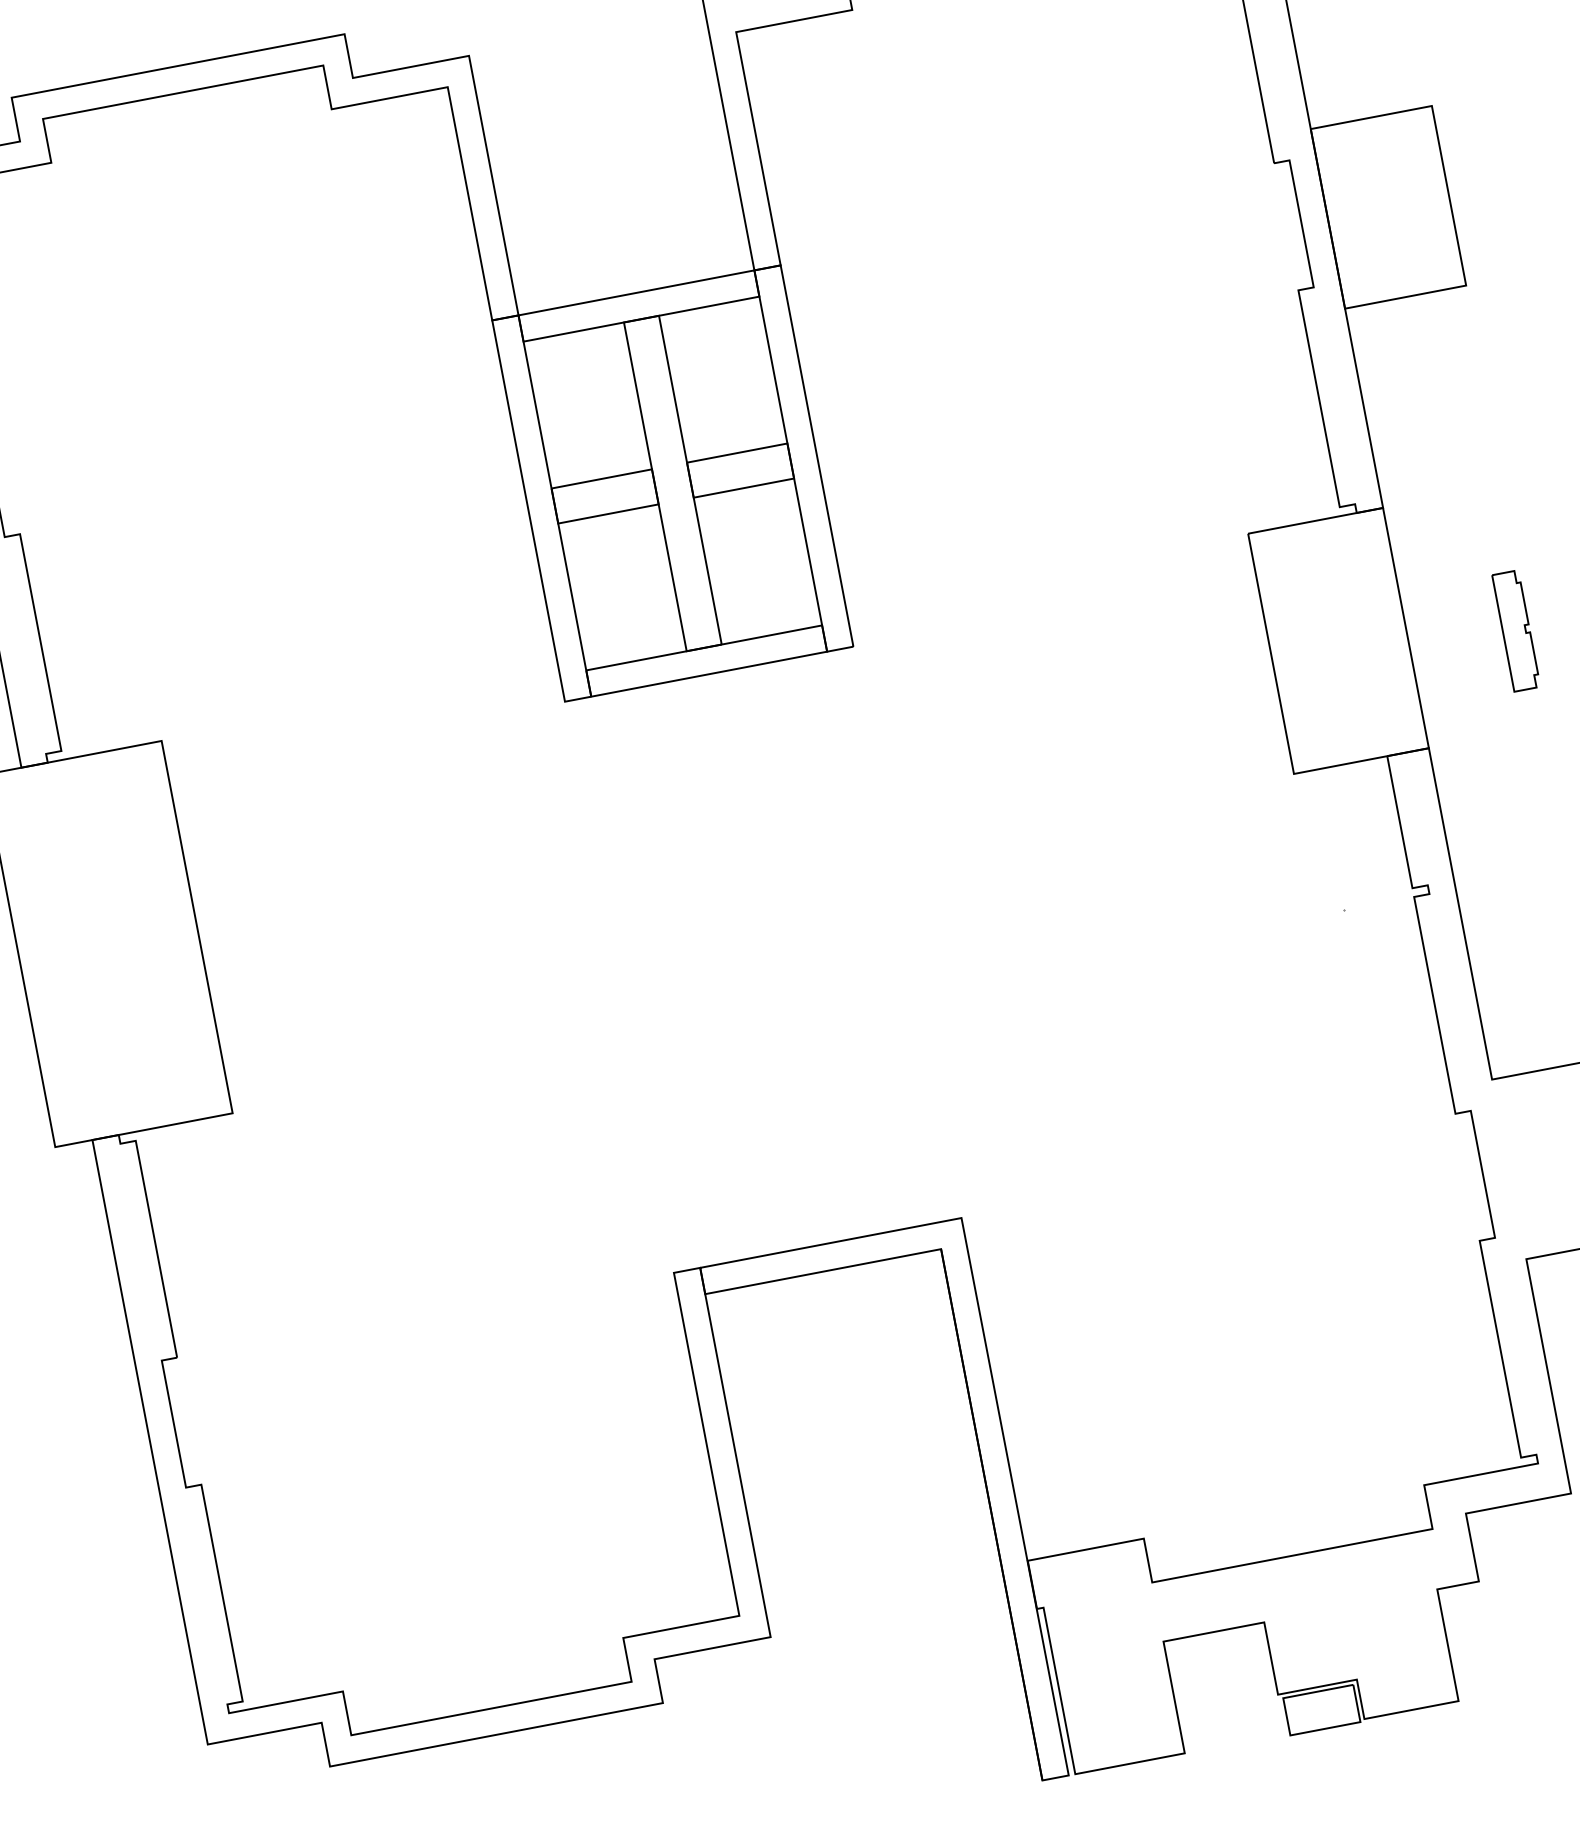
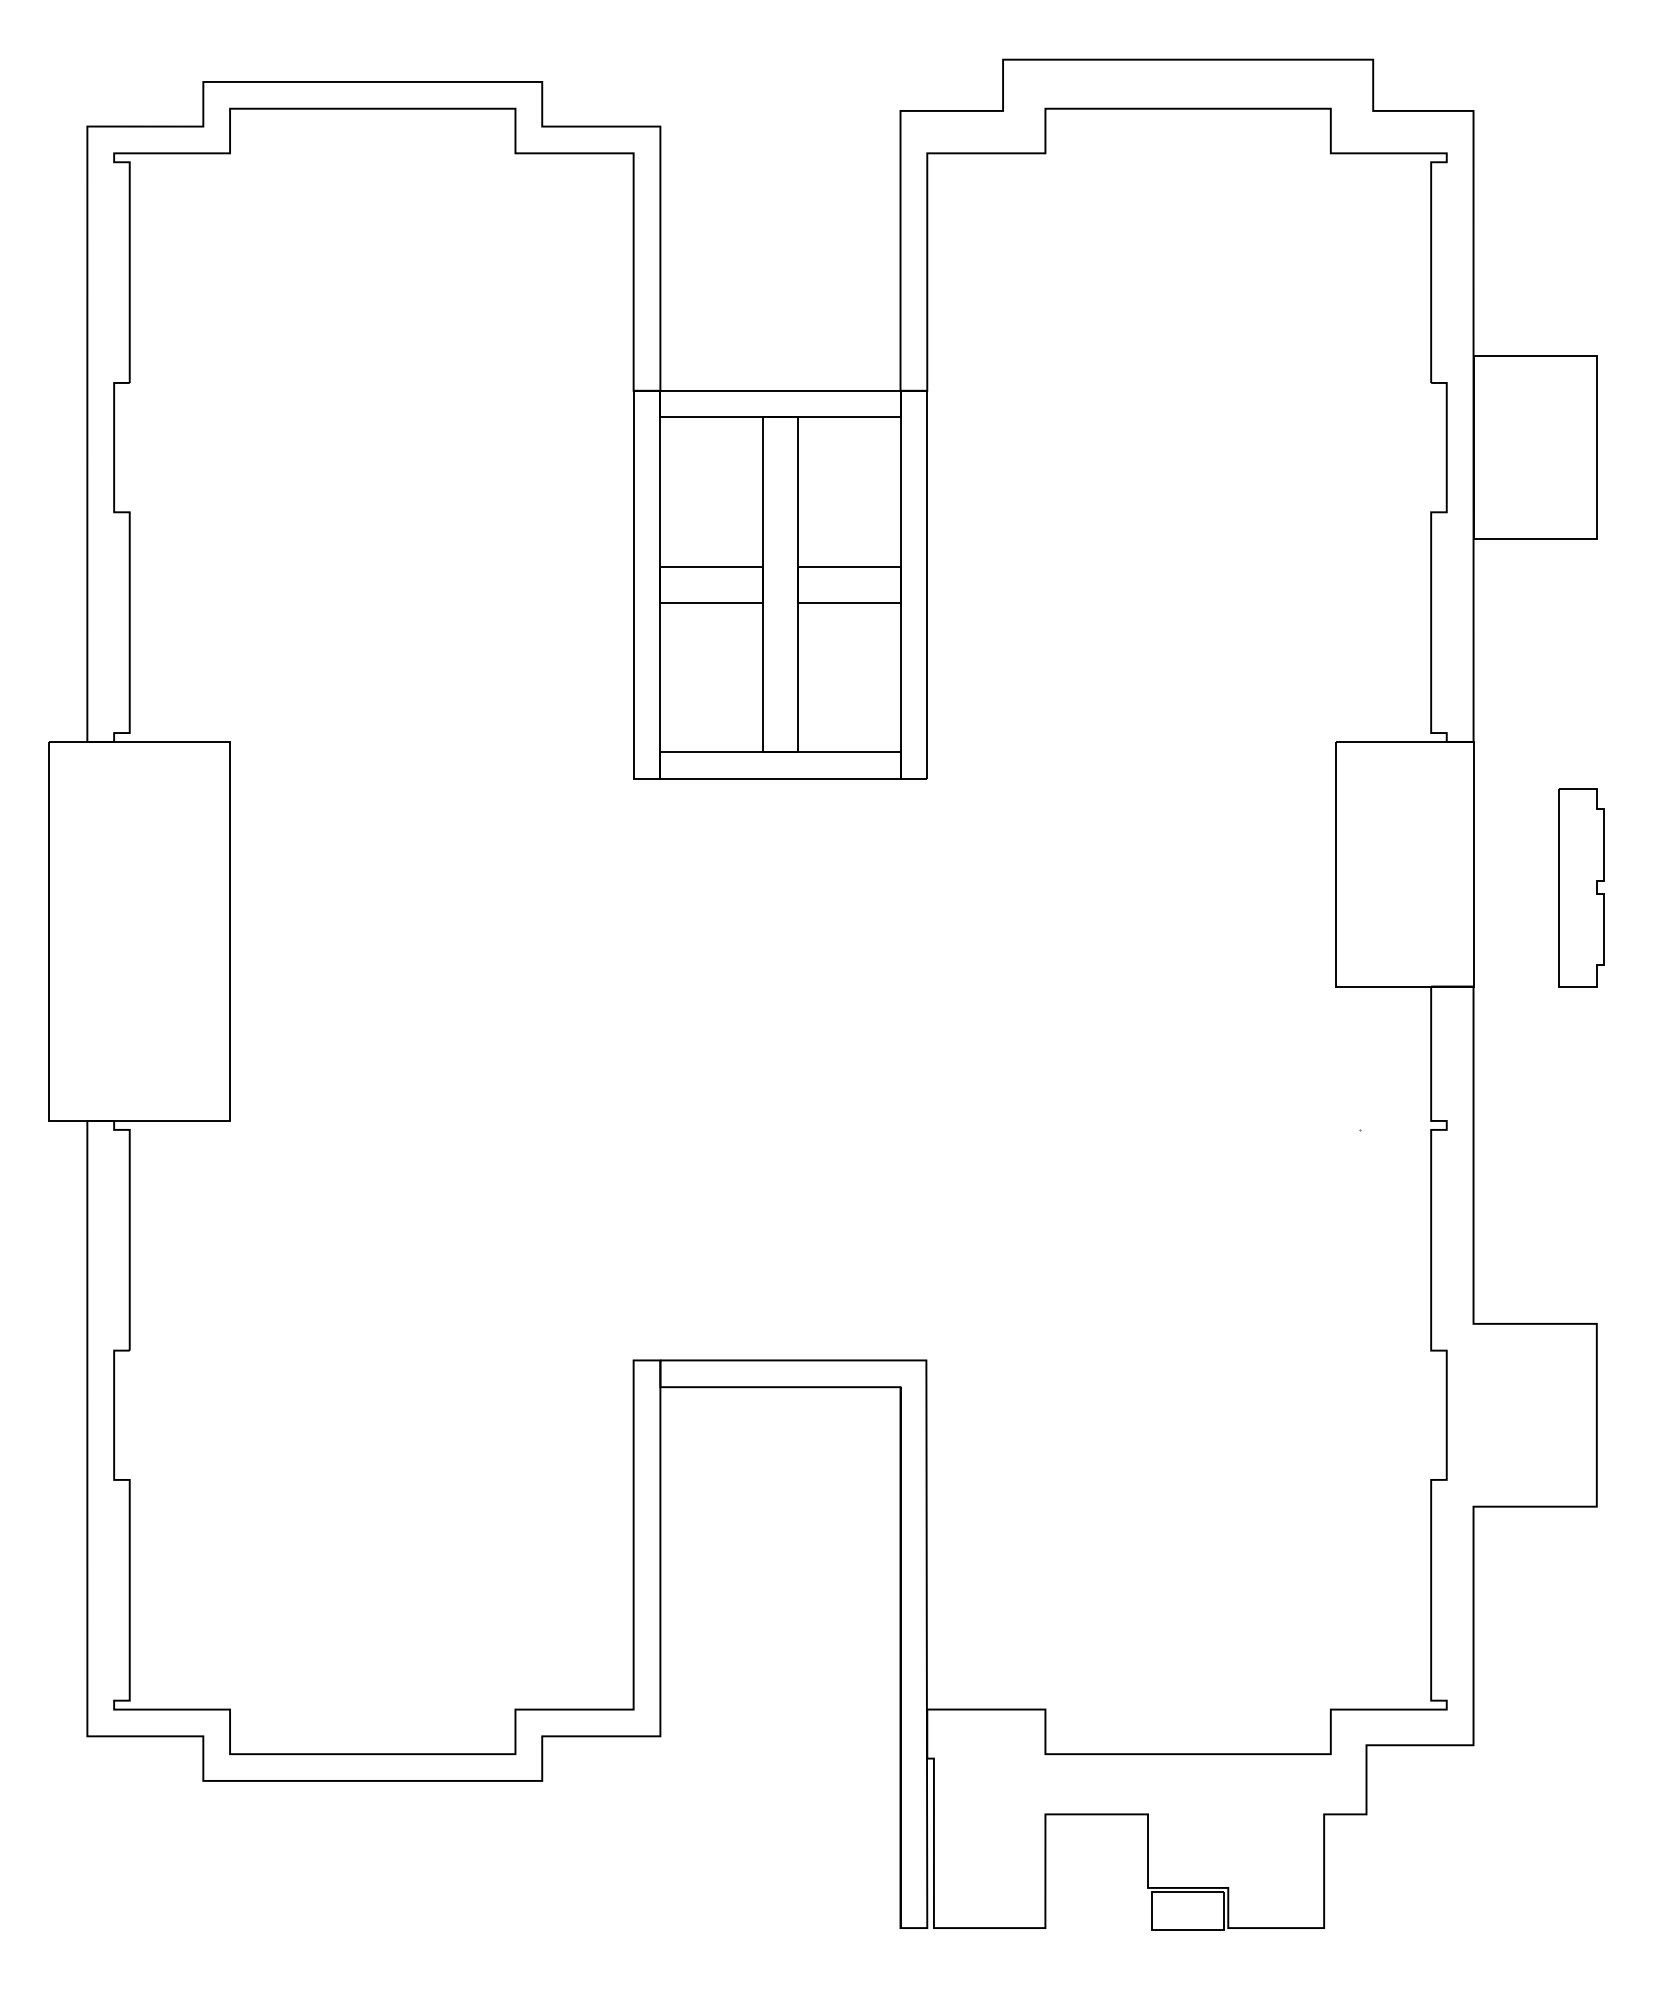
part: (1516, 630) -> (1581, 887), size x1.67

